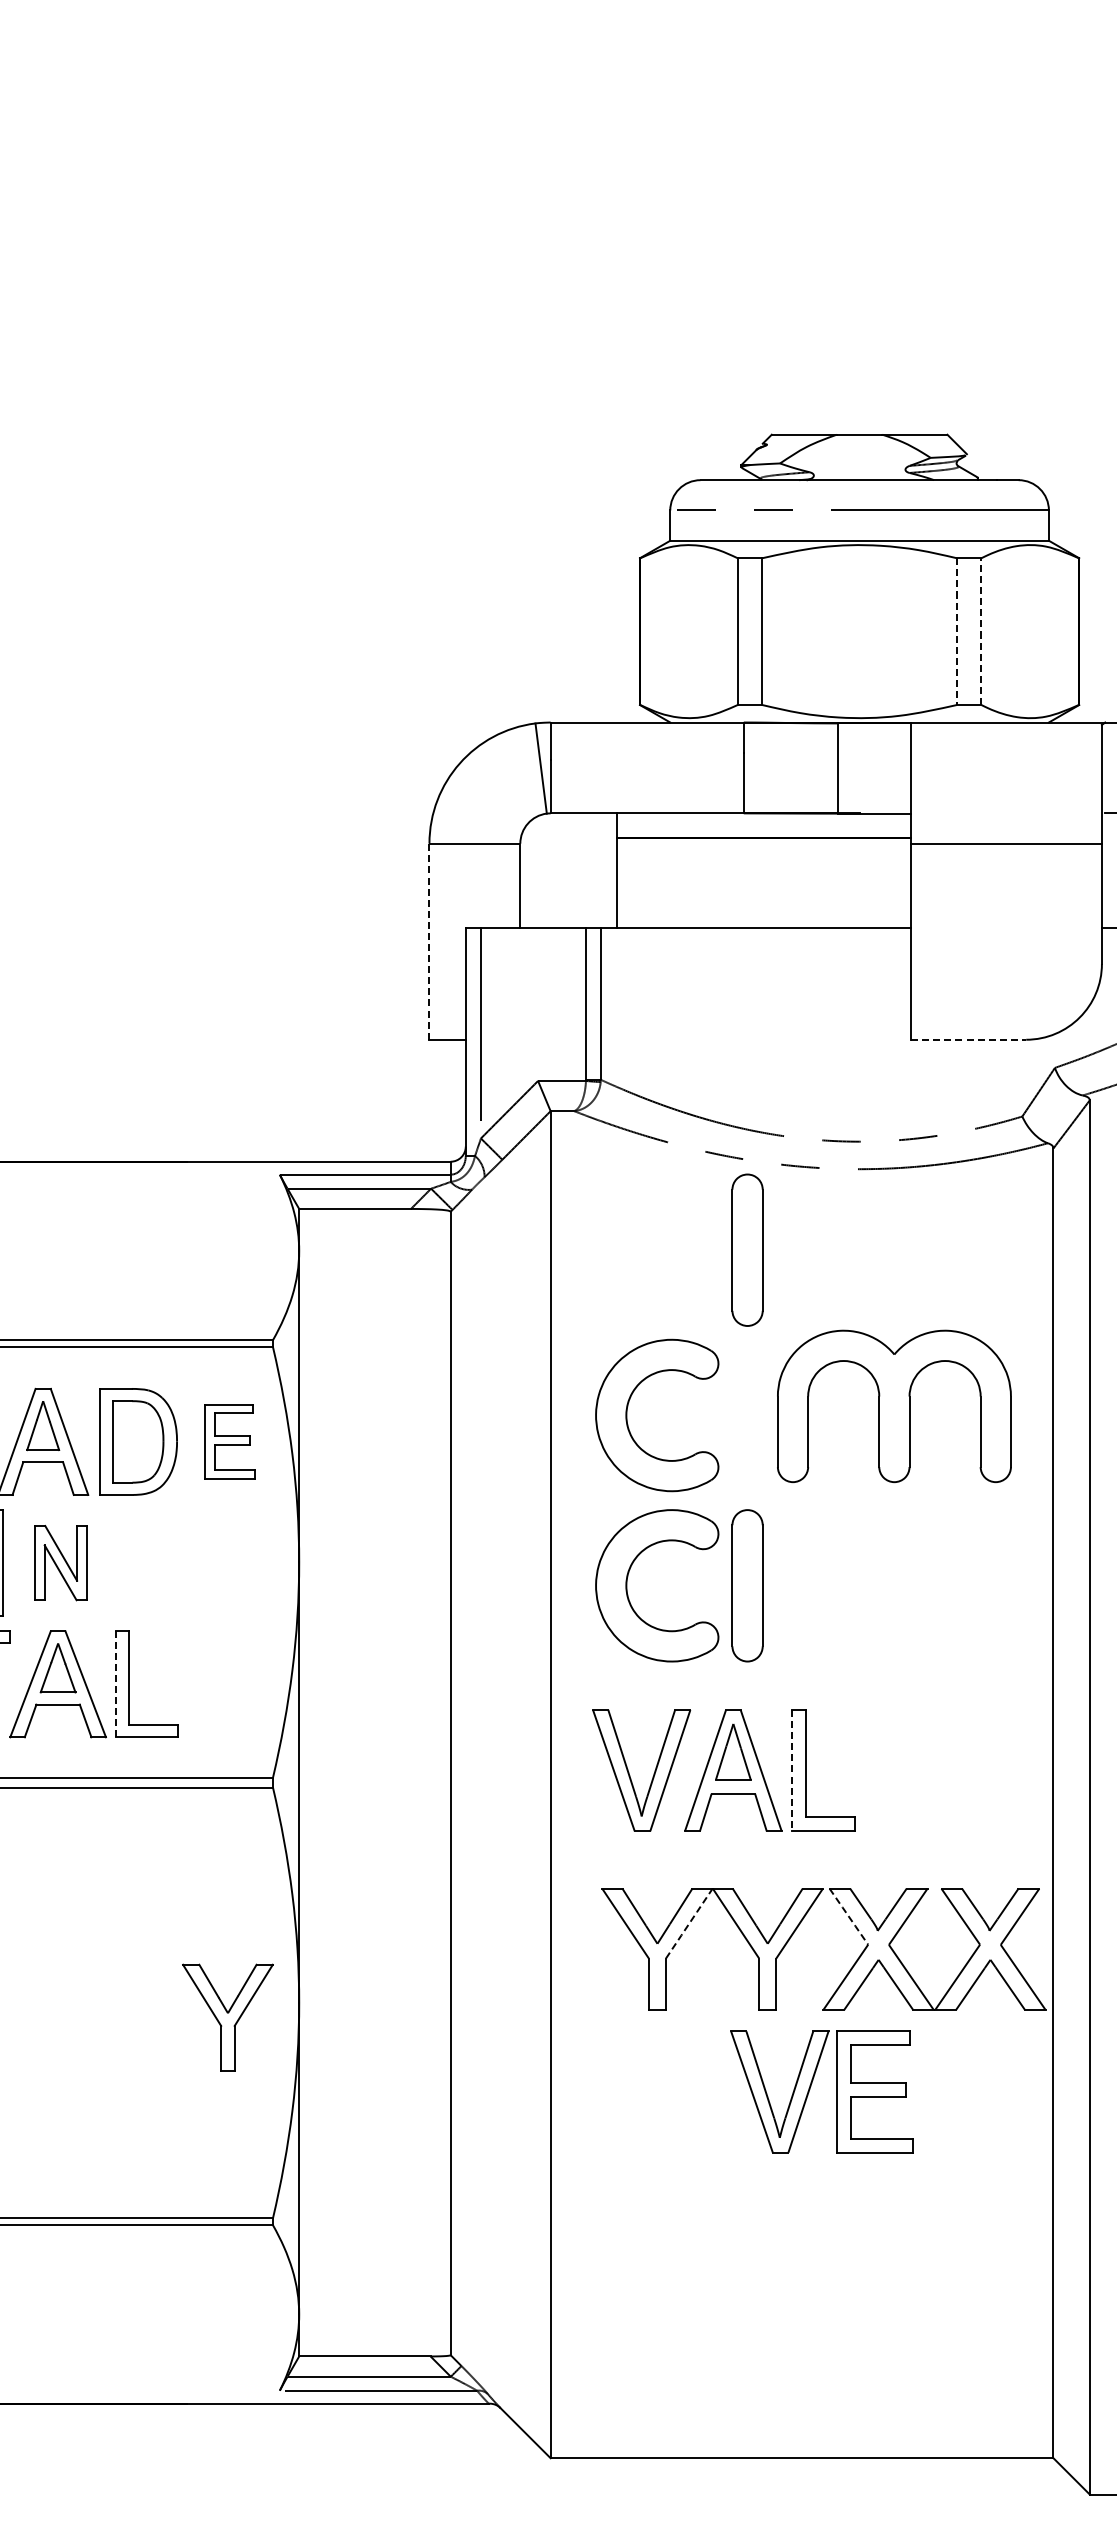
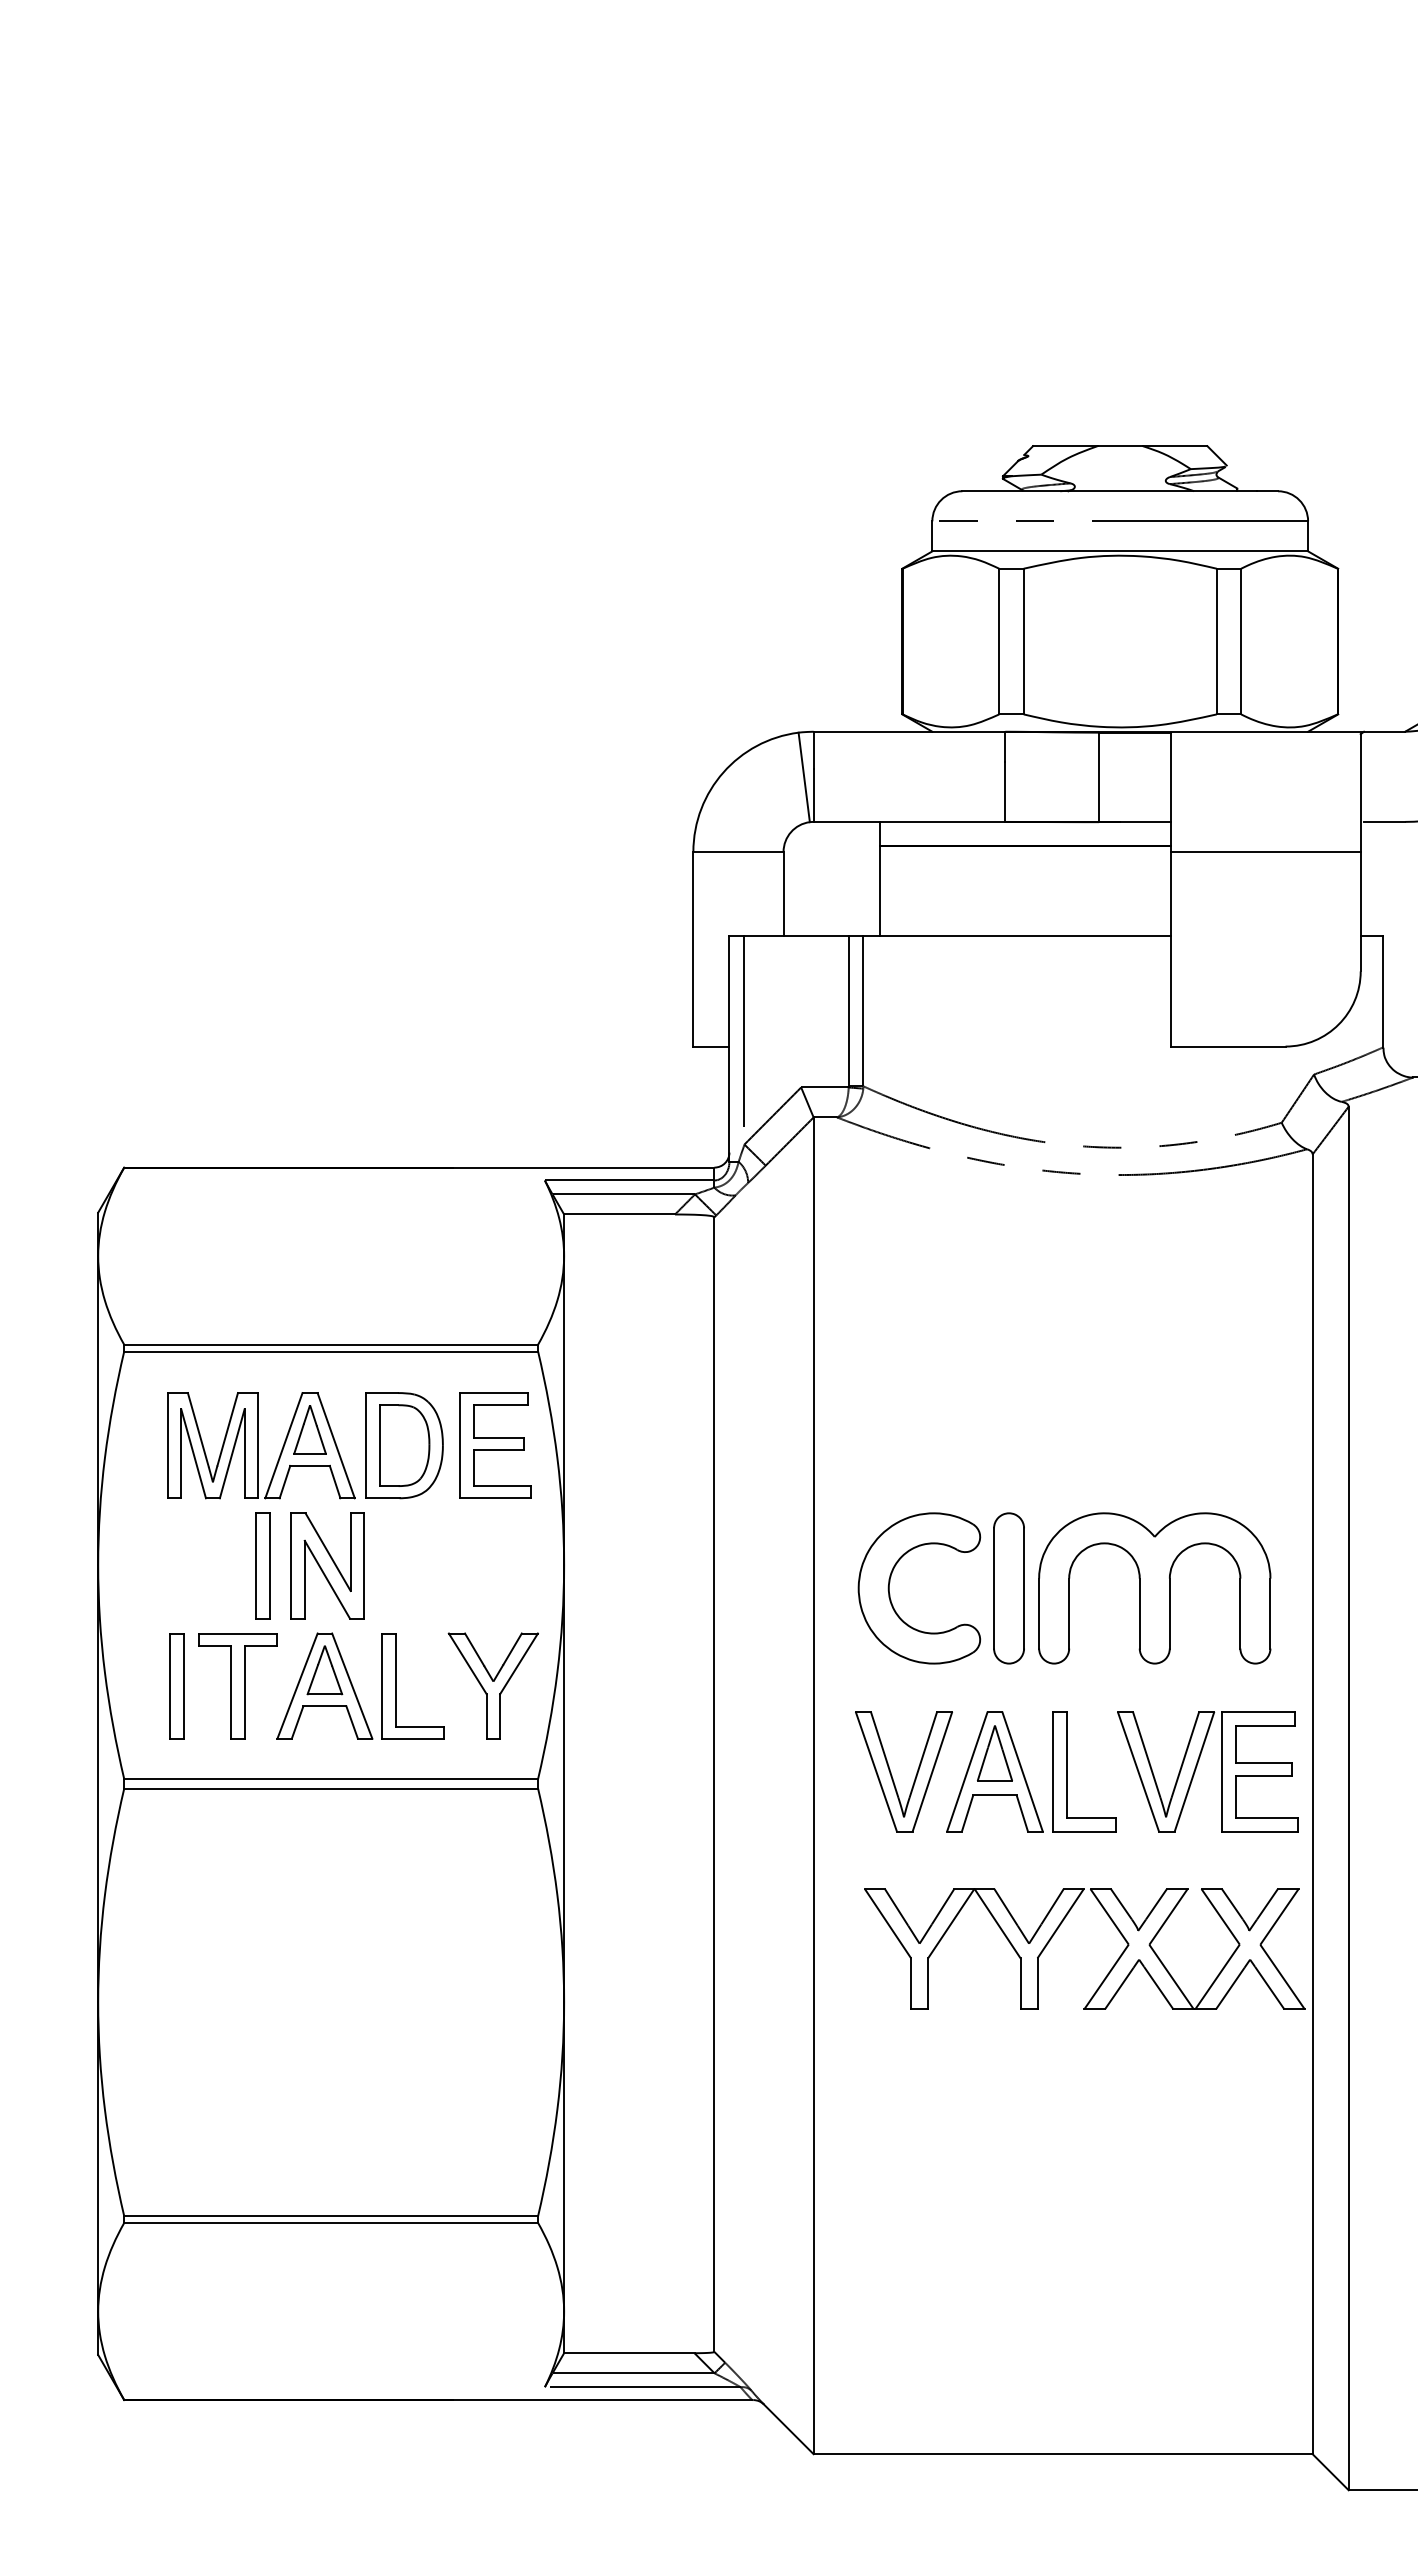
line: (956, 631) -> (1216, 641), dashed -> solid
line: (981, 631) -> (1241, 641), dashed -> solid
line: (429, 940) -> (693, 948), dashed -> solid
line: (968, 1039) -> (1228, 1046), dashed -> solid
part: (747, 1250) -> (1008, 1255), removed
part: (894, 1406) -> (1154, 1588), moved
part: (628, 1409) -> (890, 1413), removed
part: (230, 1441) -> (495, 1445), size x1.43
part: (60, 1562) -> (327, 1565), size x1.43
line: (116, 1684) -> (382, 1686), dashed -> solid
line: (791, 1771) -> (1052, 1772), dashed -> solid
line: (848, 1917) -> (1109, 1917), dashed -> solid
line: (689, 1923) -> (951, 1923), dashed -> solid
part: (227, 2017) -> (492, 1685), moved
part: (811, 2086) -> (1197, 1766), moved

